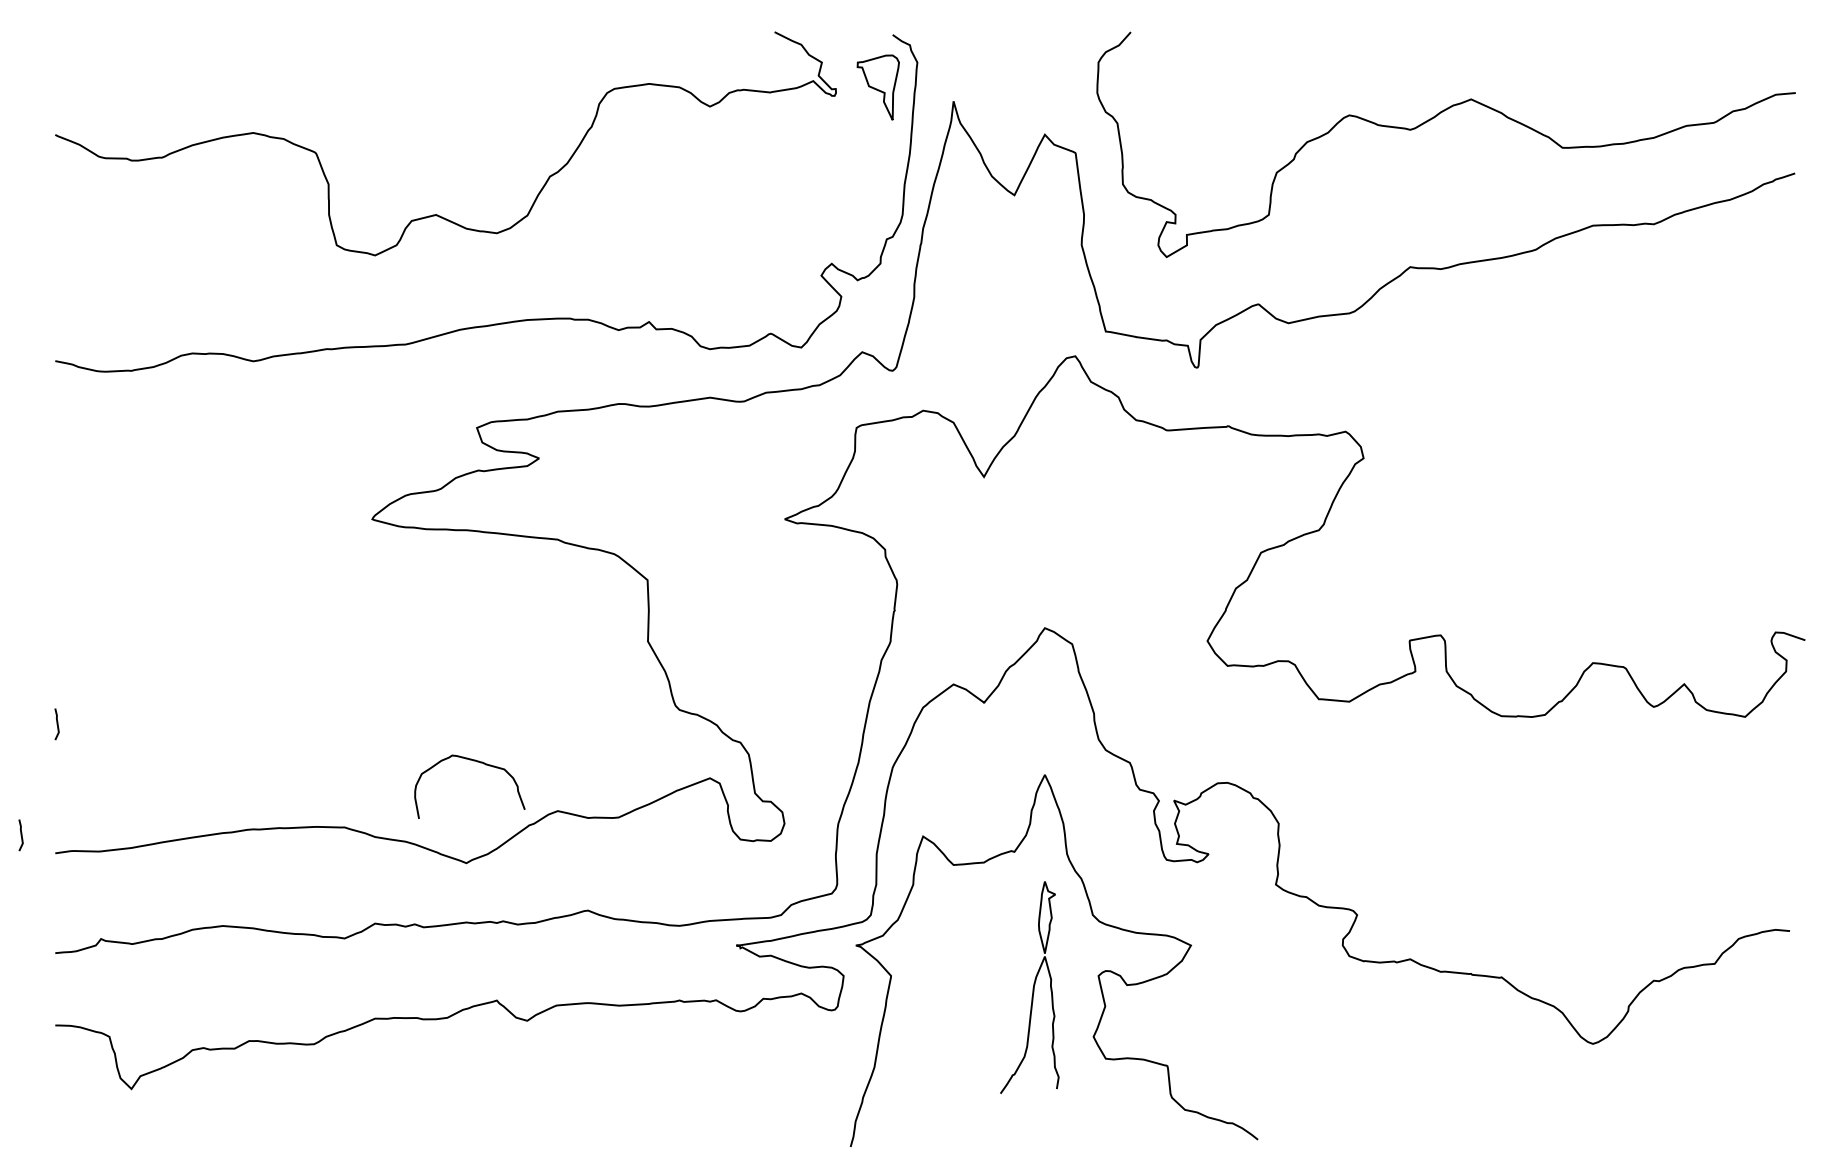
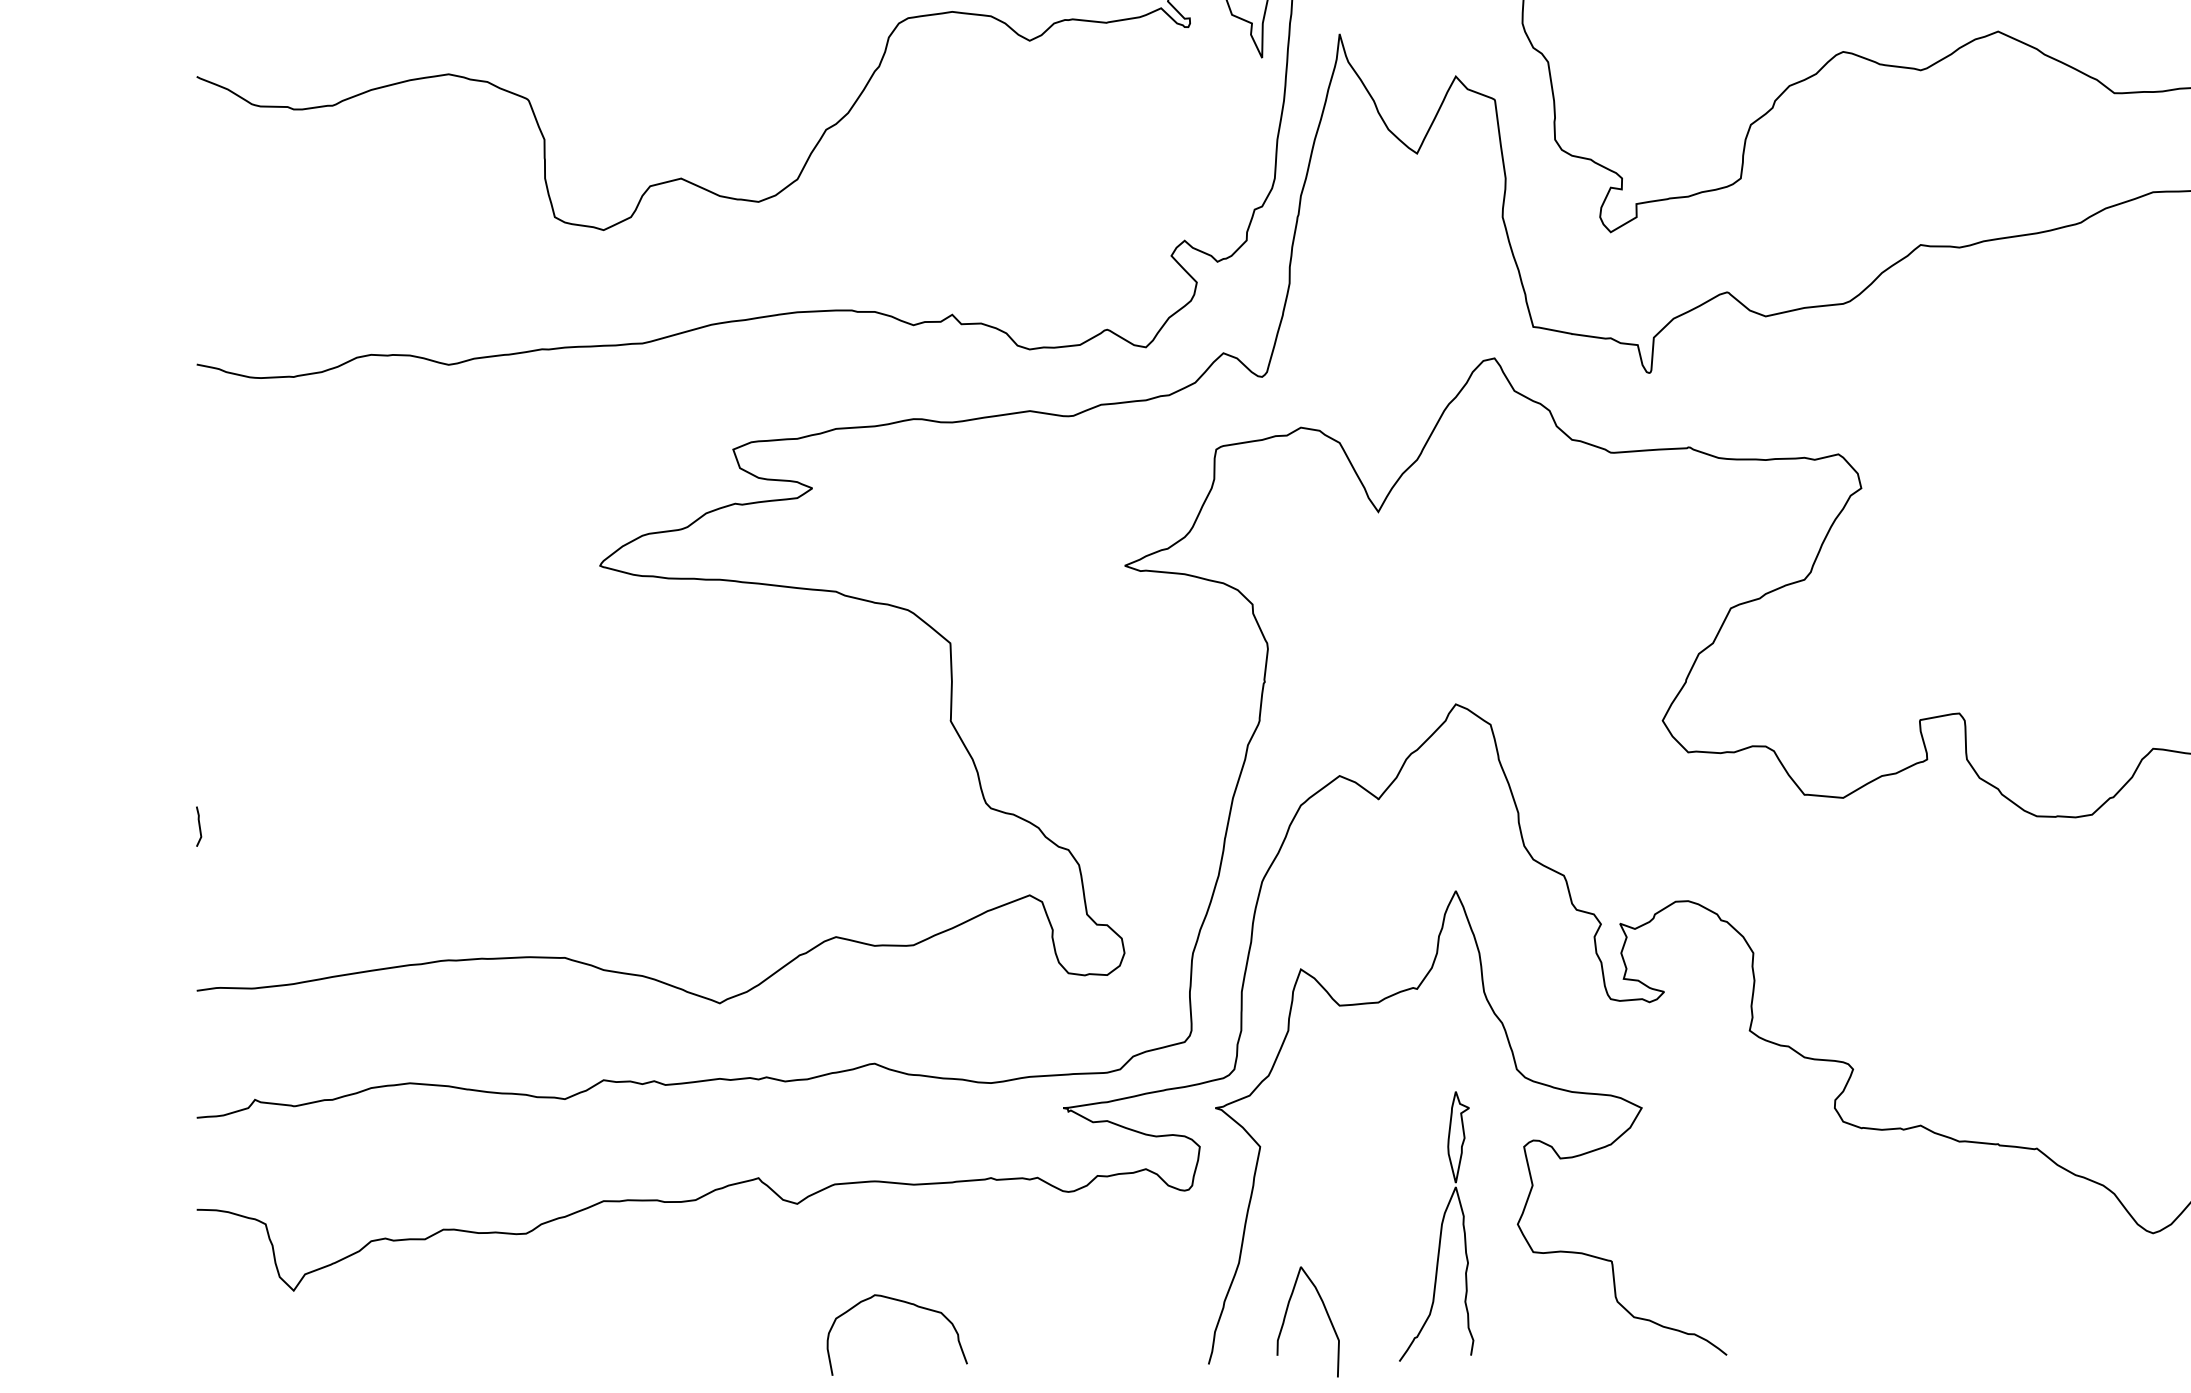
curve: (477, 762) -> (906, 1304), moved
line: (20, 835) -> (152, 968), removed
part: (1029, 987) -> (1436, 1226), moved
curve: (942, 1106) -> (1325, 1312), added

